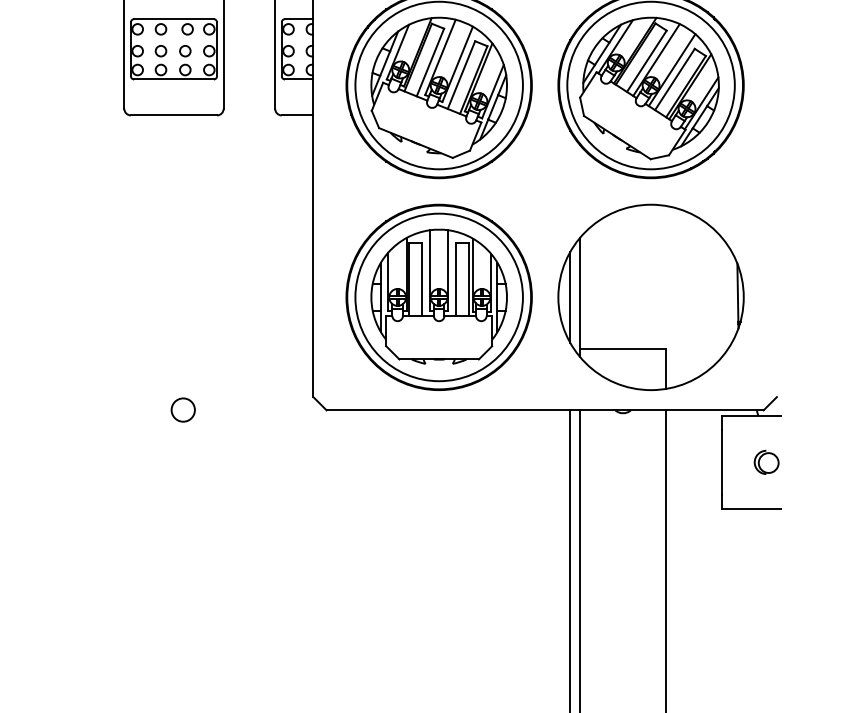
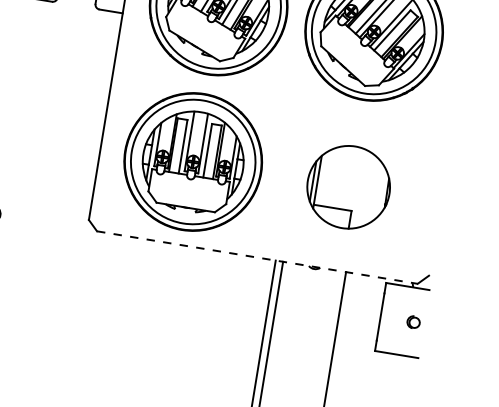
part: (650, 296) -> (348, 186), size x0.6
line: (545, 410) -> (257, 257), solid -> dashed
part: (766, 461) -> (413, 321), size x0.7

